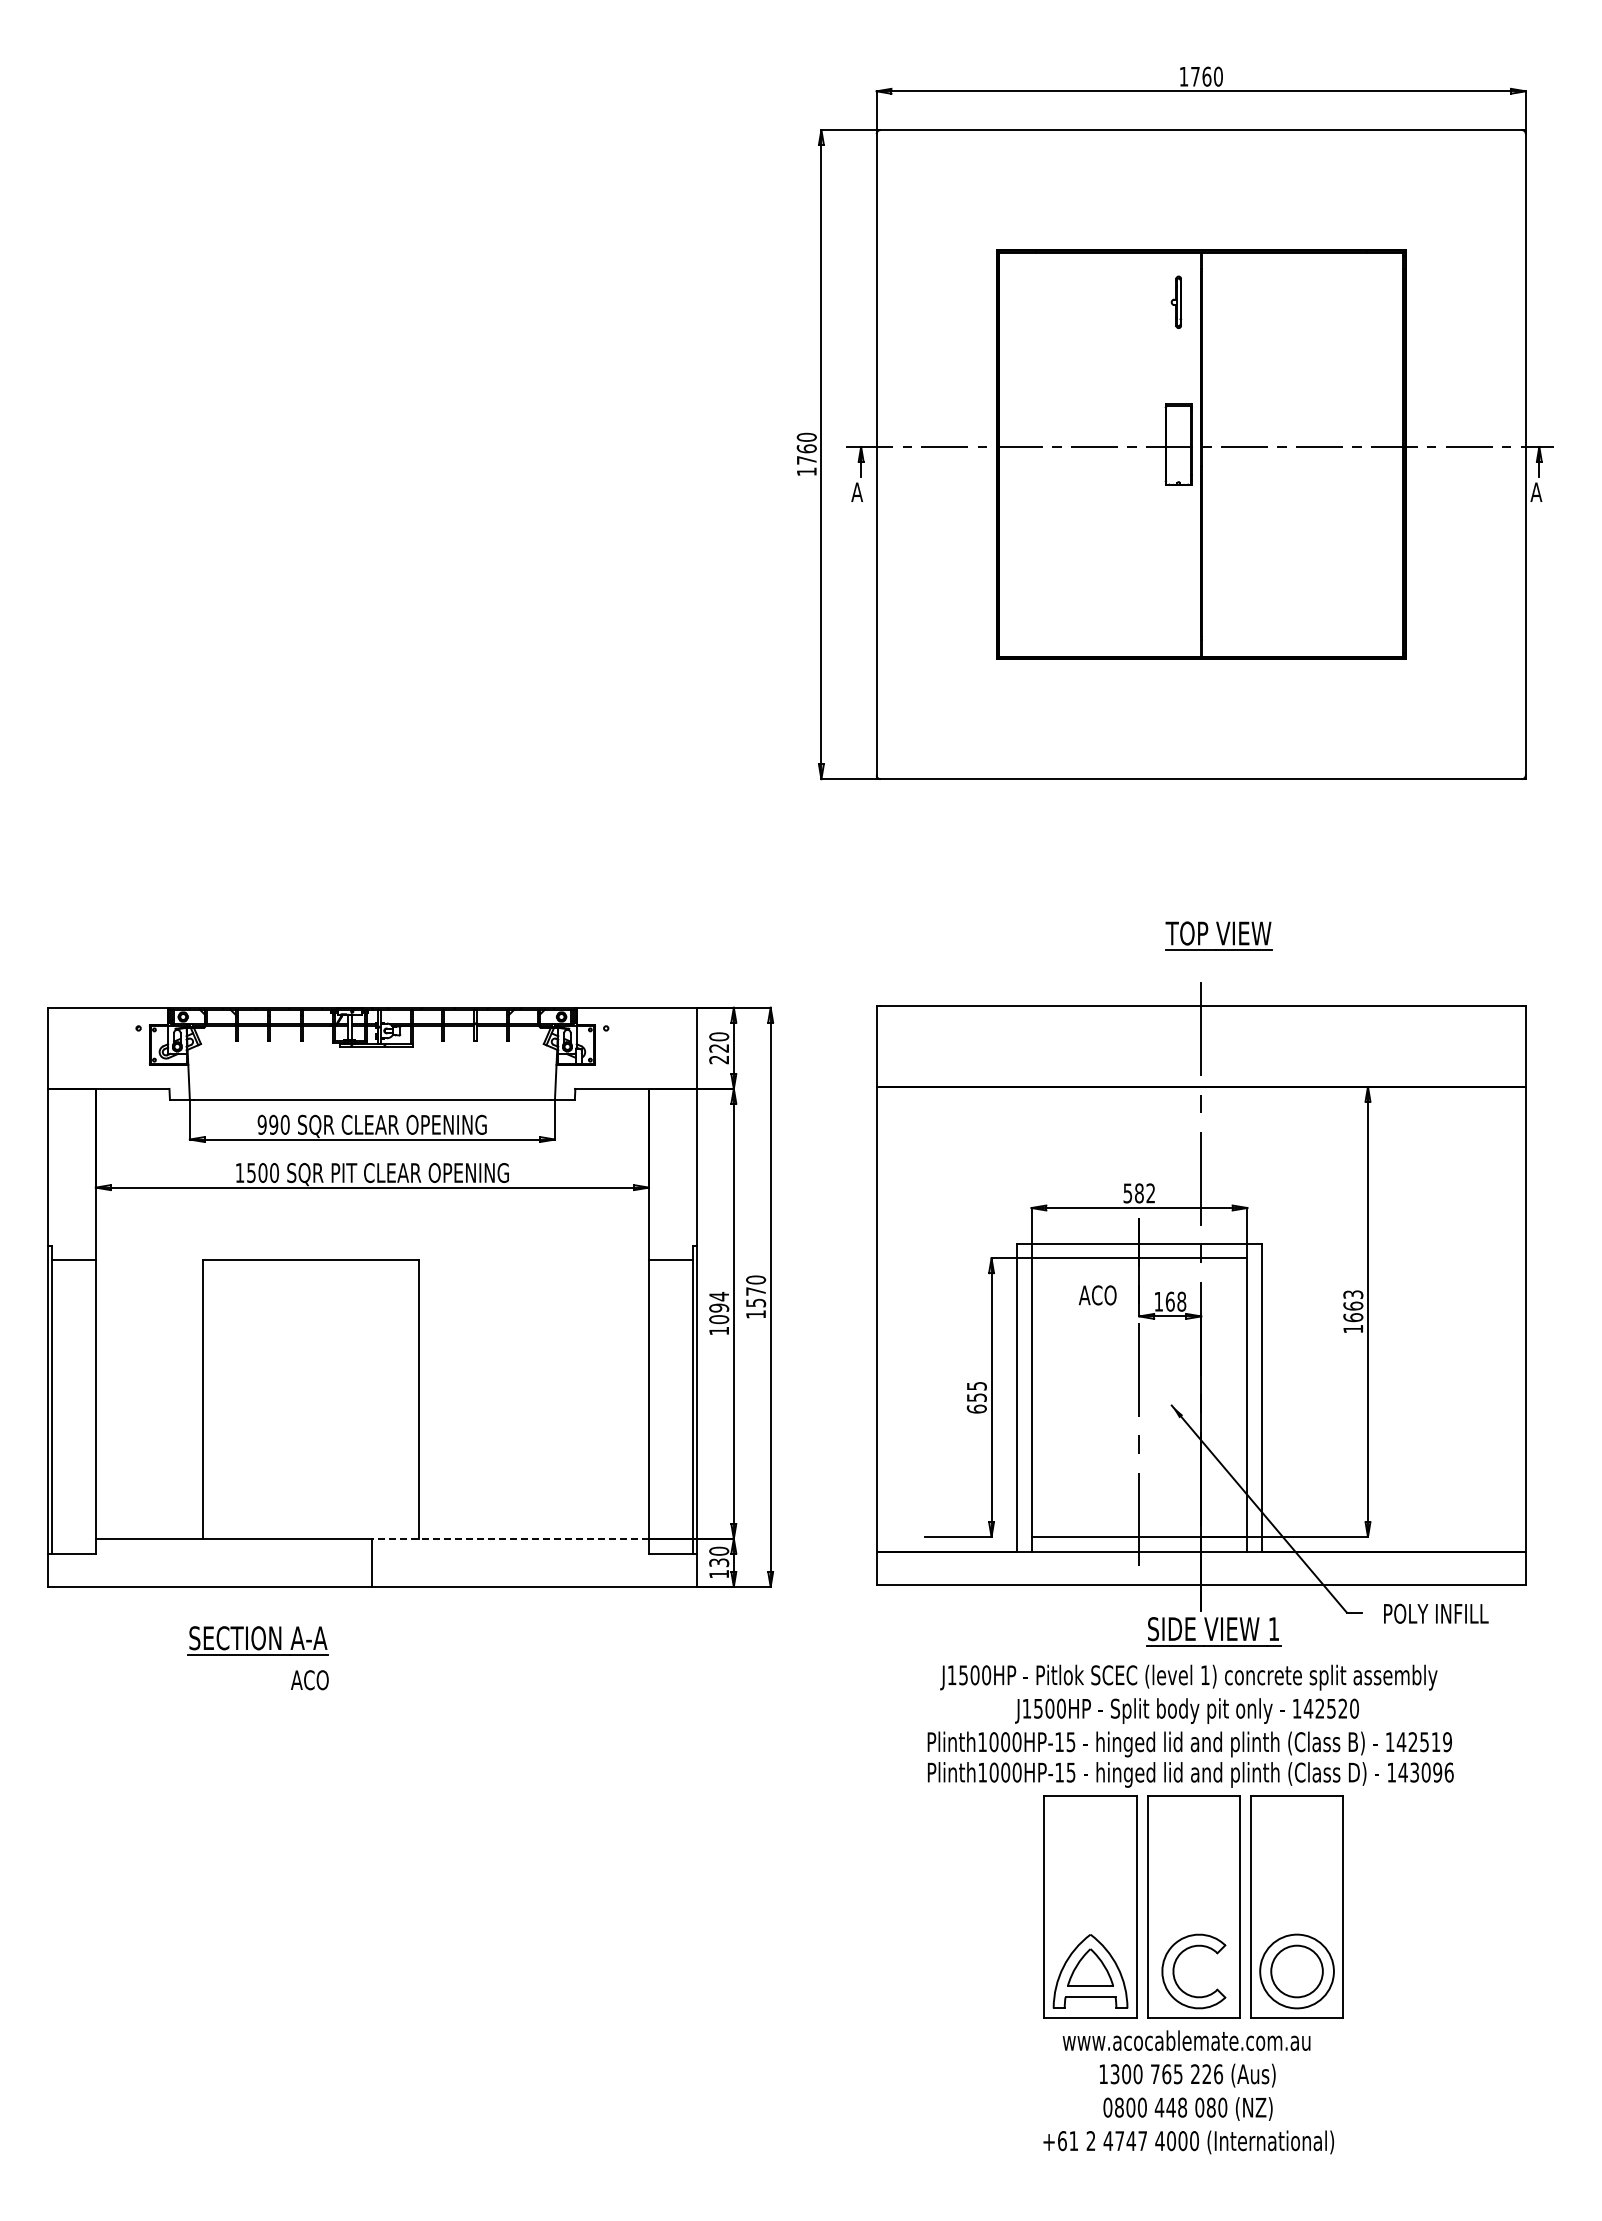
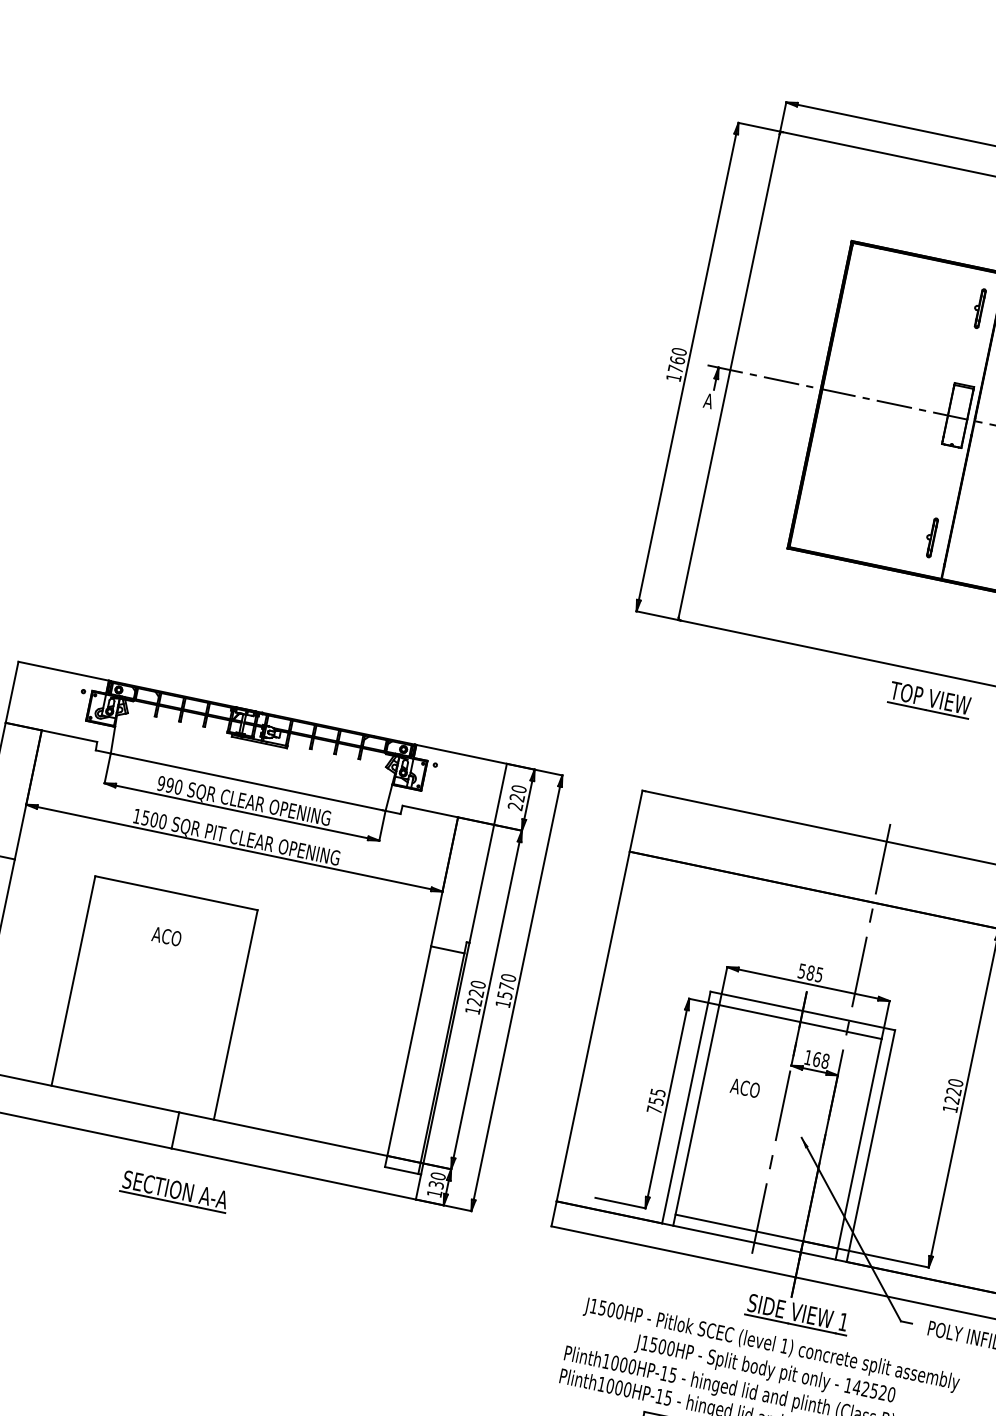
part: (1176, 606) -> (930, 537), added
part: (1218, 935) -> (929, 699), moved
text: (1150, 1193) -> (819, 974), 582 -> 585
text: (1097, 1295) -> (745, 1088), moved
text: (1353, 1306) -> (954, 1091), 1663 -> 1220
text: (719, 1307) -> (476, 992), 1094 -> 1220
text: (976, 1408) -> (654, 1109), 655 -> 755
line: (510, 1538) -> (283, 1133), dashed -> solid
part: (257, 1640) -> (174, 1191), moved
text: (309, 1680) -> (166, 936), moved

